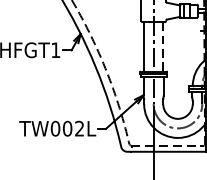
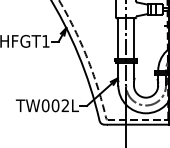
line: (163, 47) -> (134, 39), dashed -> solid

